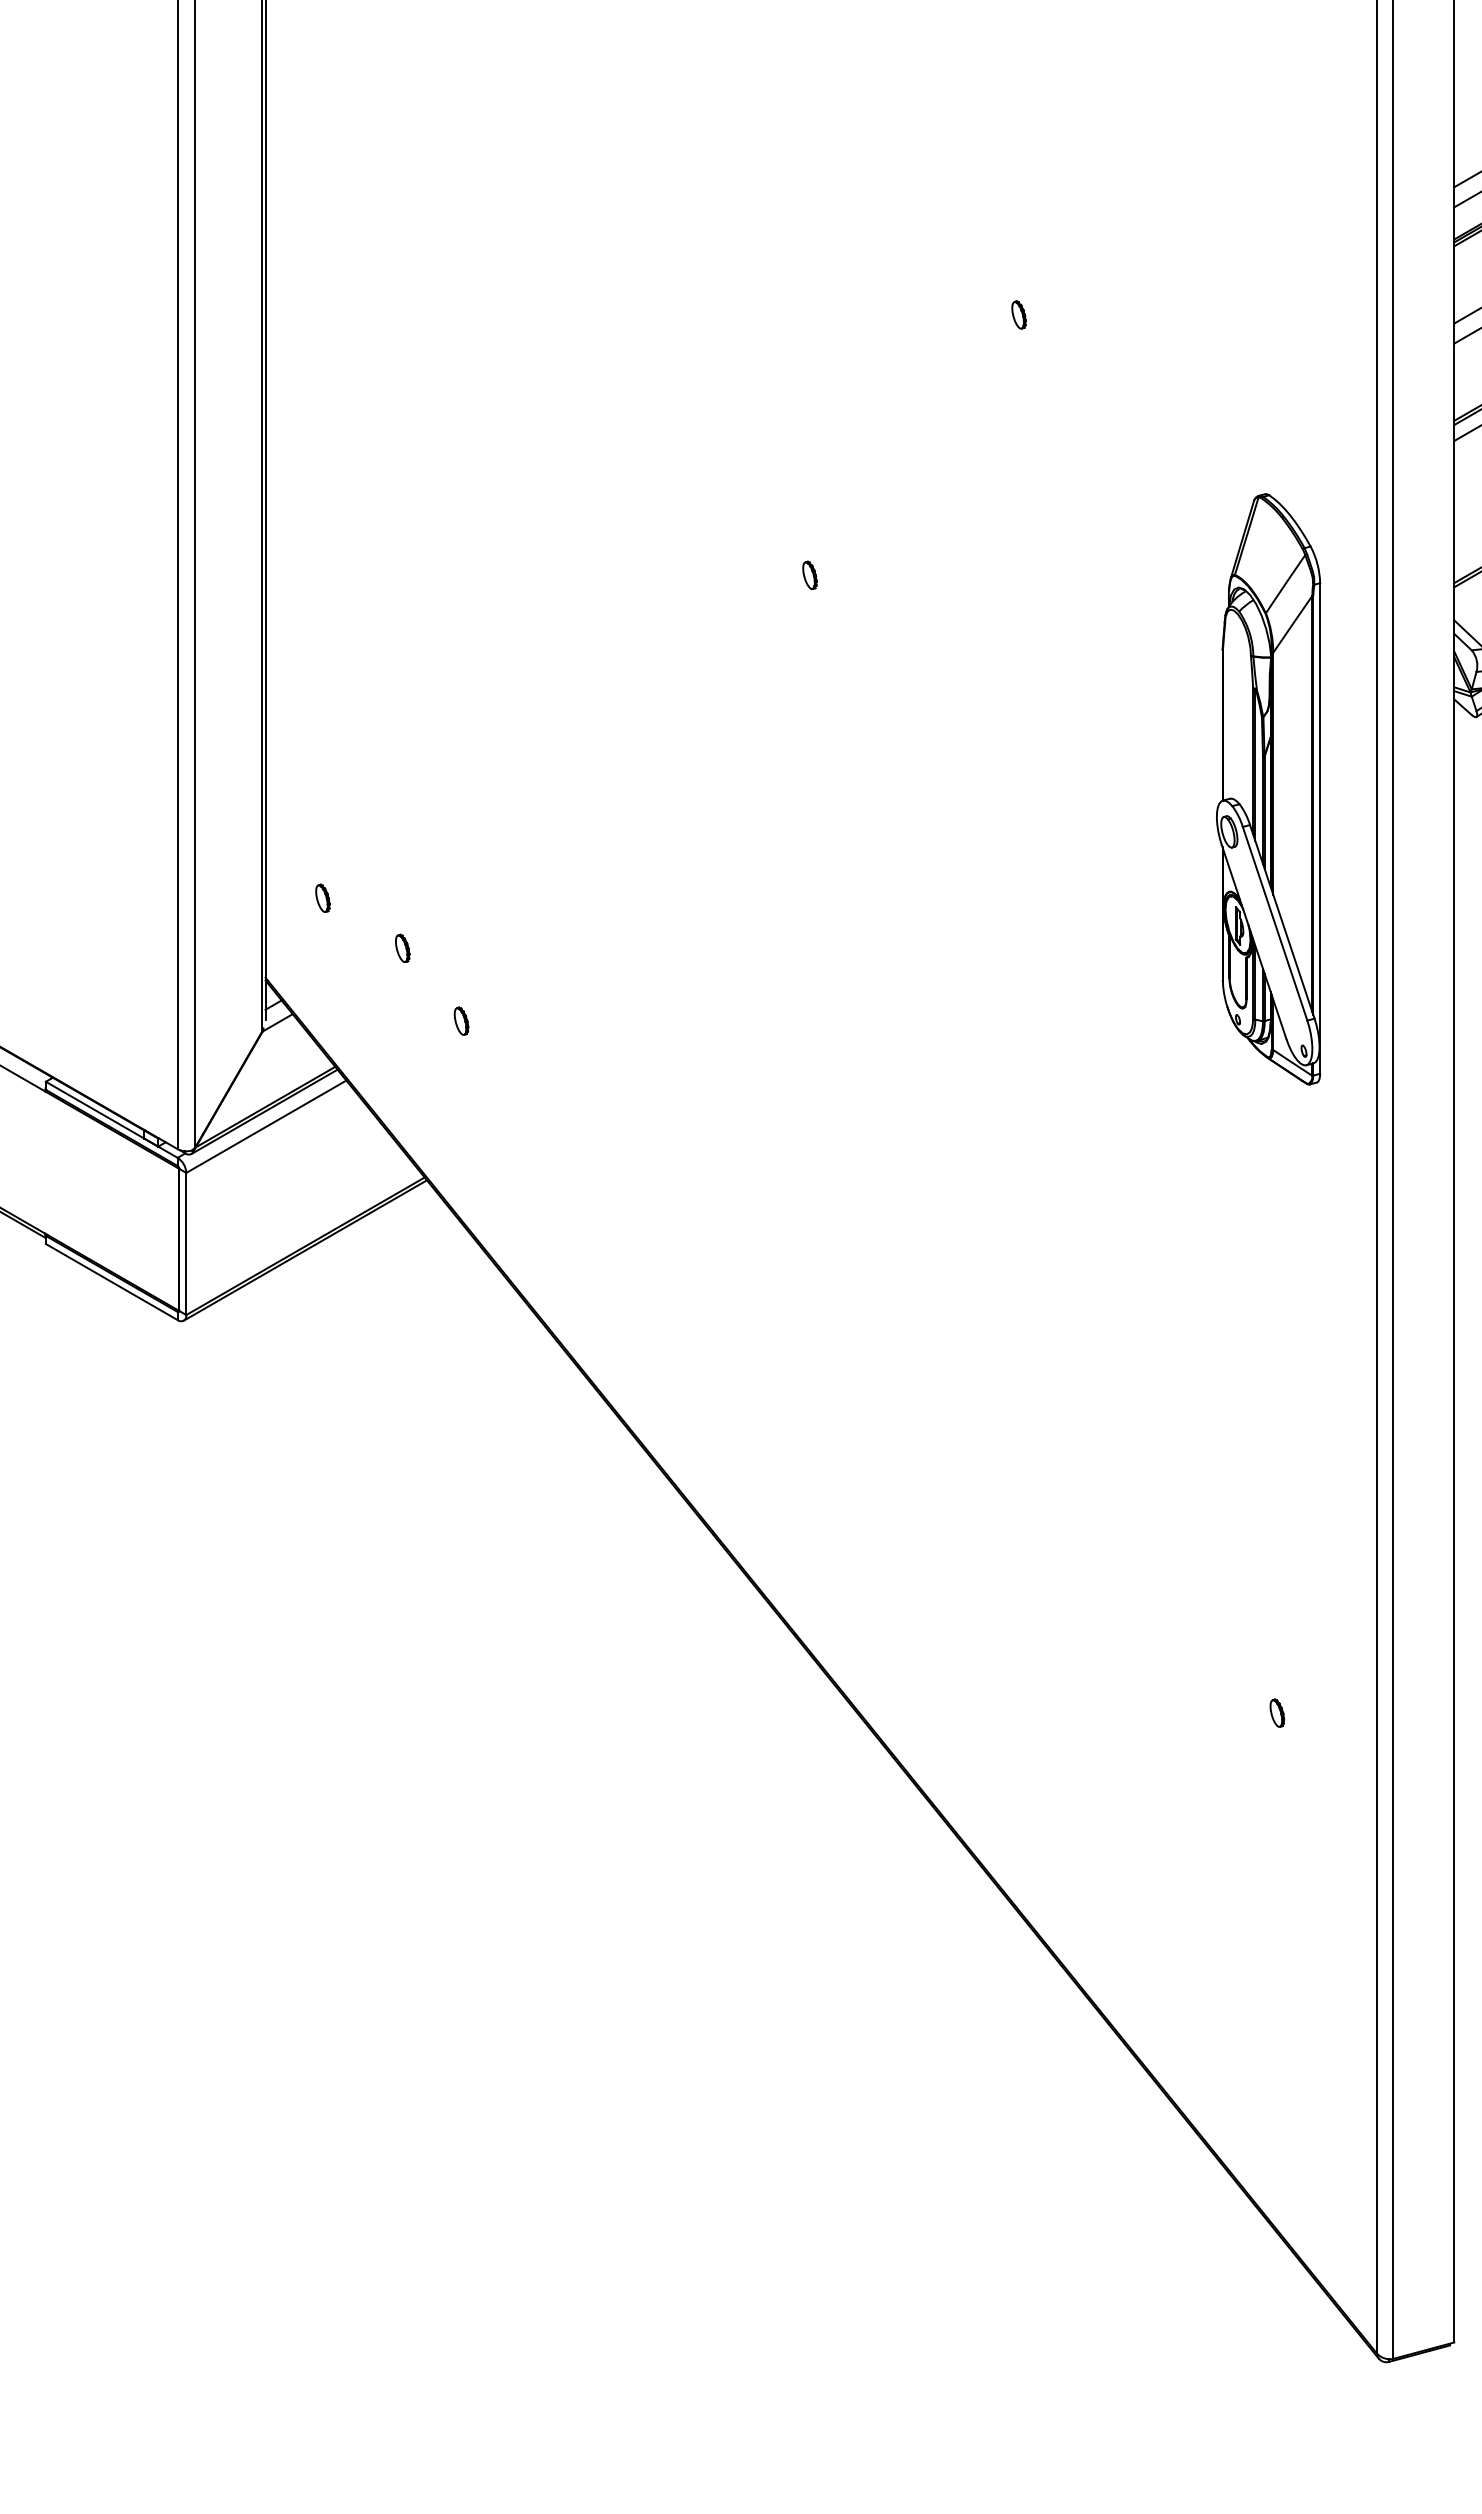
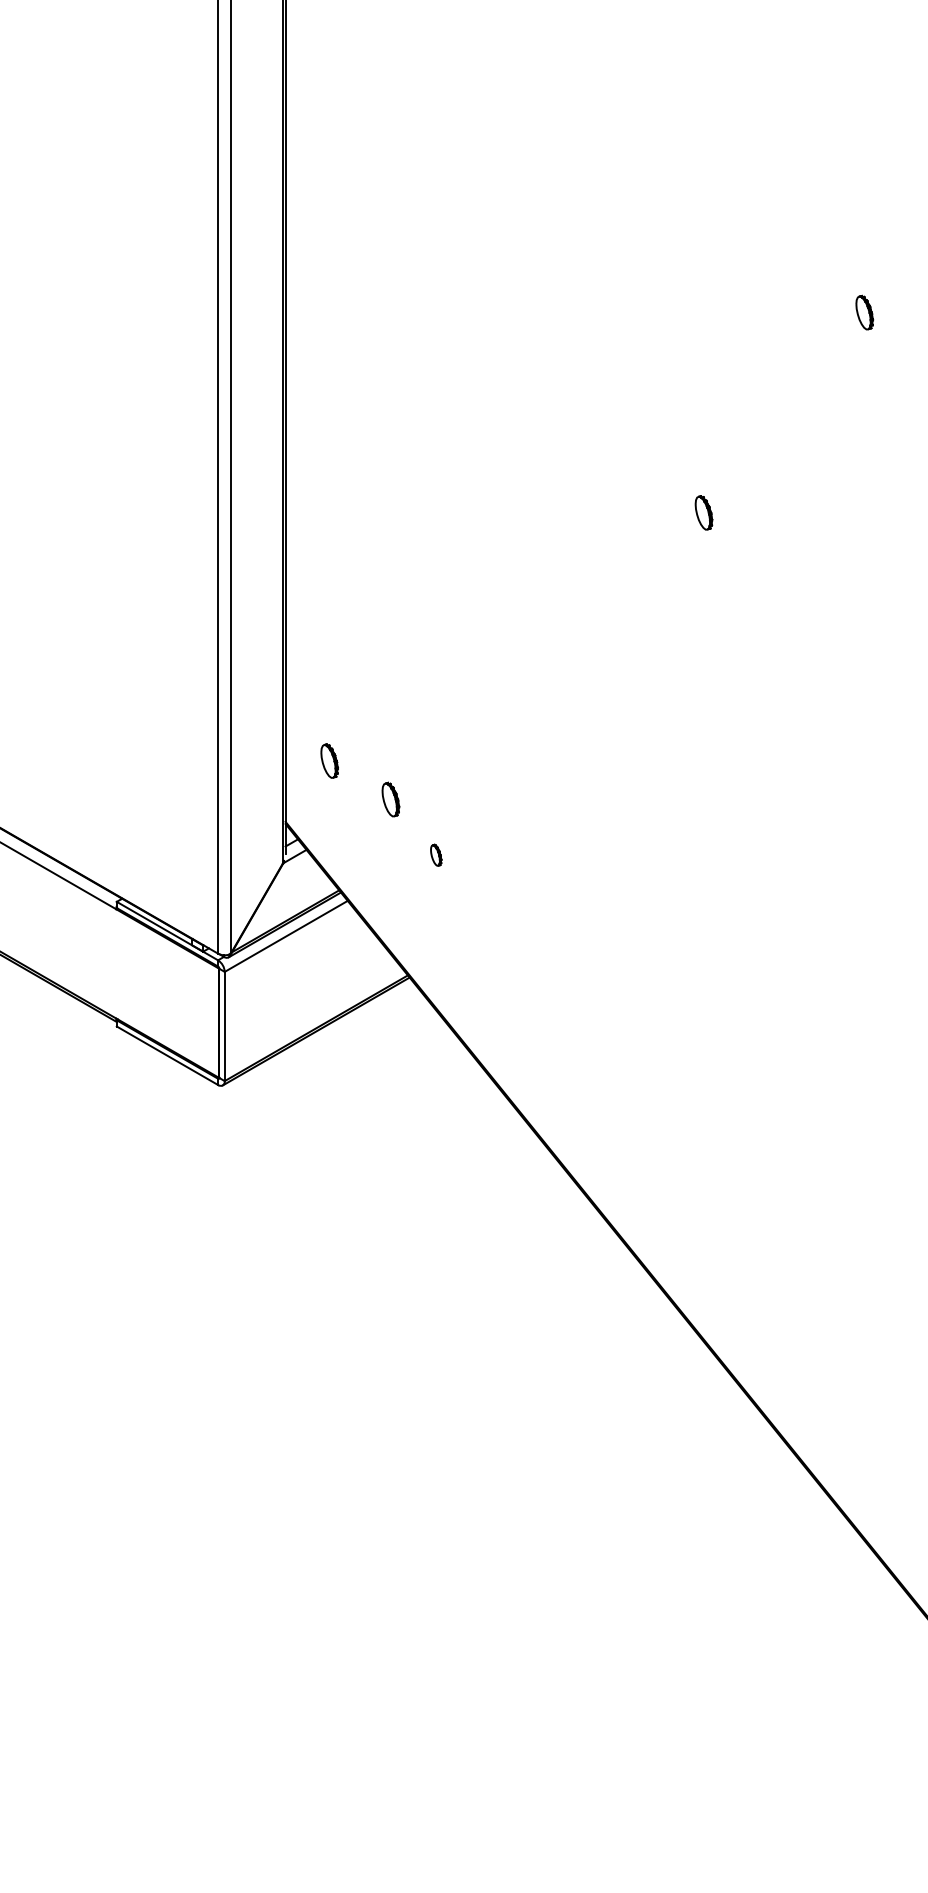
part: (1018, 314) -> (864, 312), size x1.6
part: (809, 574) -> (703, 512), size x1.6
part: (322, 897) -> (329, 760), size x1.6
part: (402, 947) -> (390, 798), size x1.6

